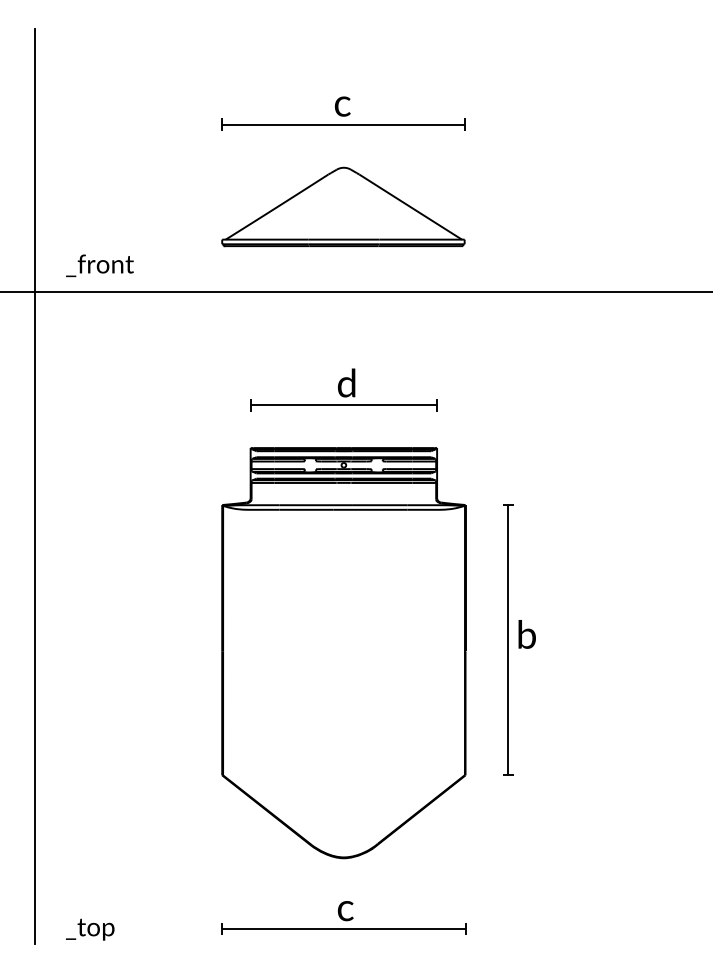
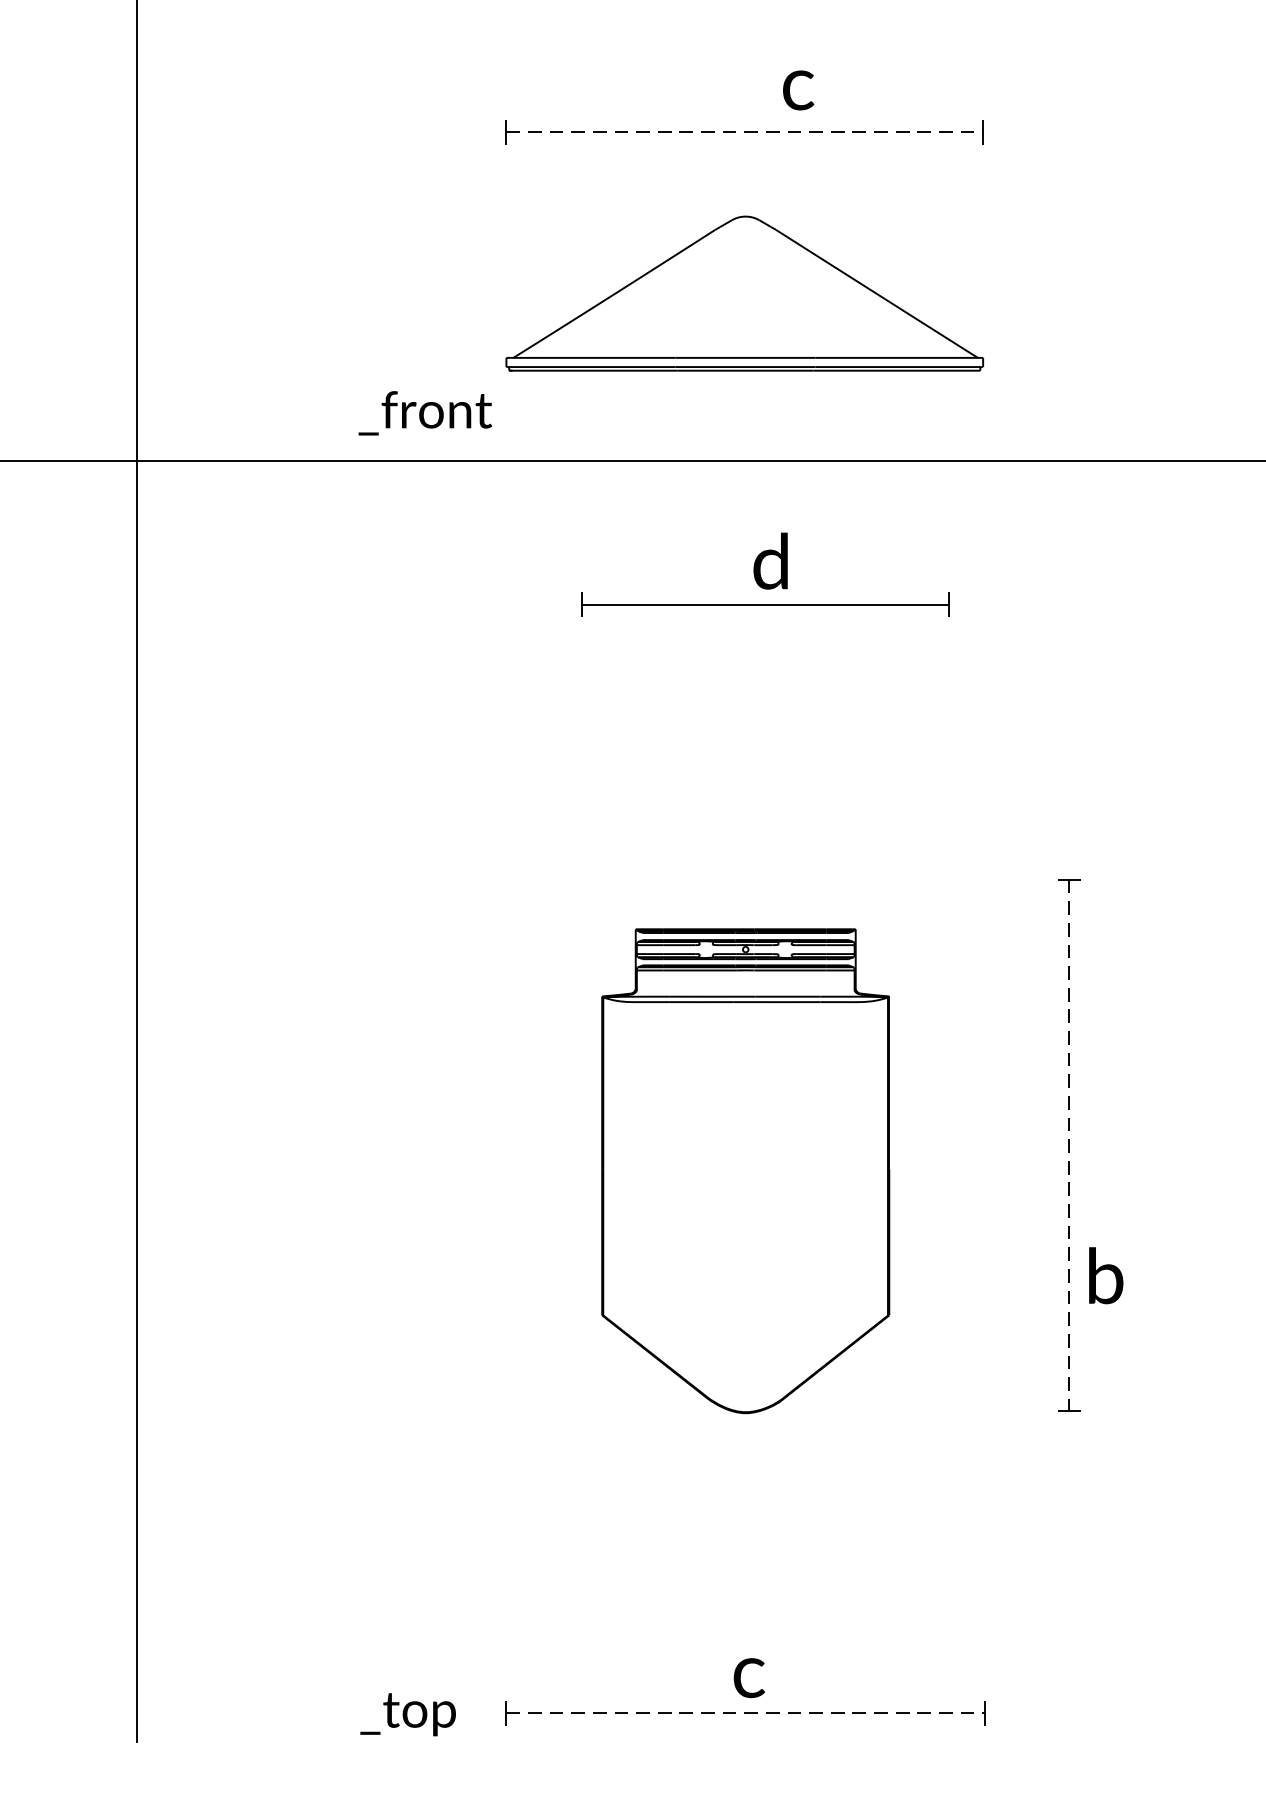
text: (342, 106) -> (797, 90), moved
line: (343, 124) -> (744, 131), solid -> dashed
text: (99, 265) -> (424, 412), moved
part: (343, 389) -> (764, 573), moved
text: (526, 634) -> (1104, 1275), moved
line: (508, 640) -> (1069, 1146), solid -> dashed
part: (343, 653) -> (744, 1171), size x0.6
line: (343, 928) -> (744, 1712), solid -> dashed
text: (90, 929) -> (408, 1714), moved

